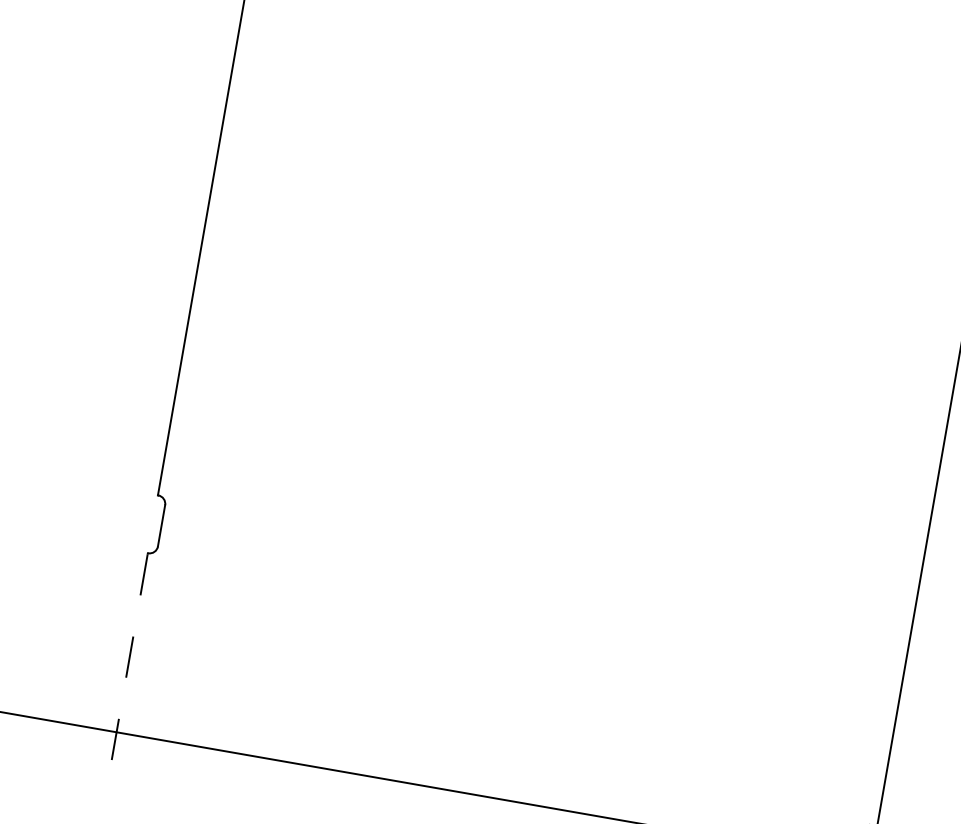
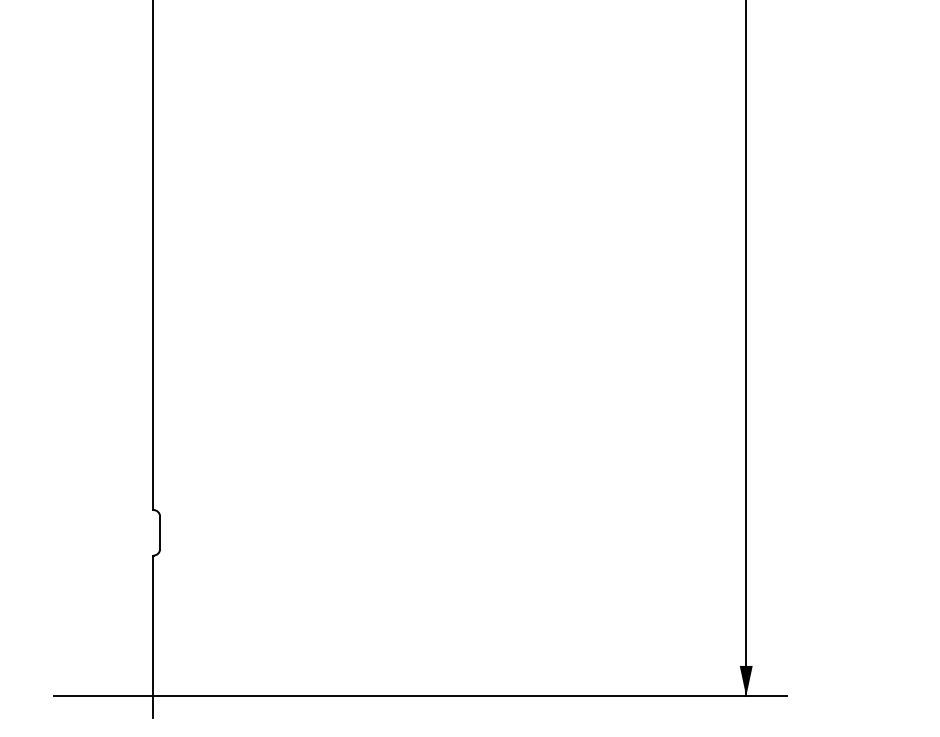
line: (130, 656) -> (153, 636), dashed -> solid

